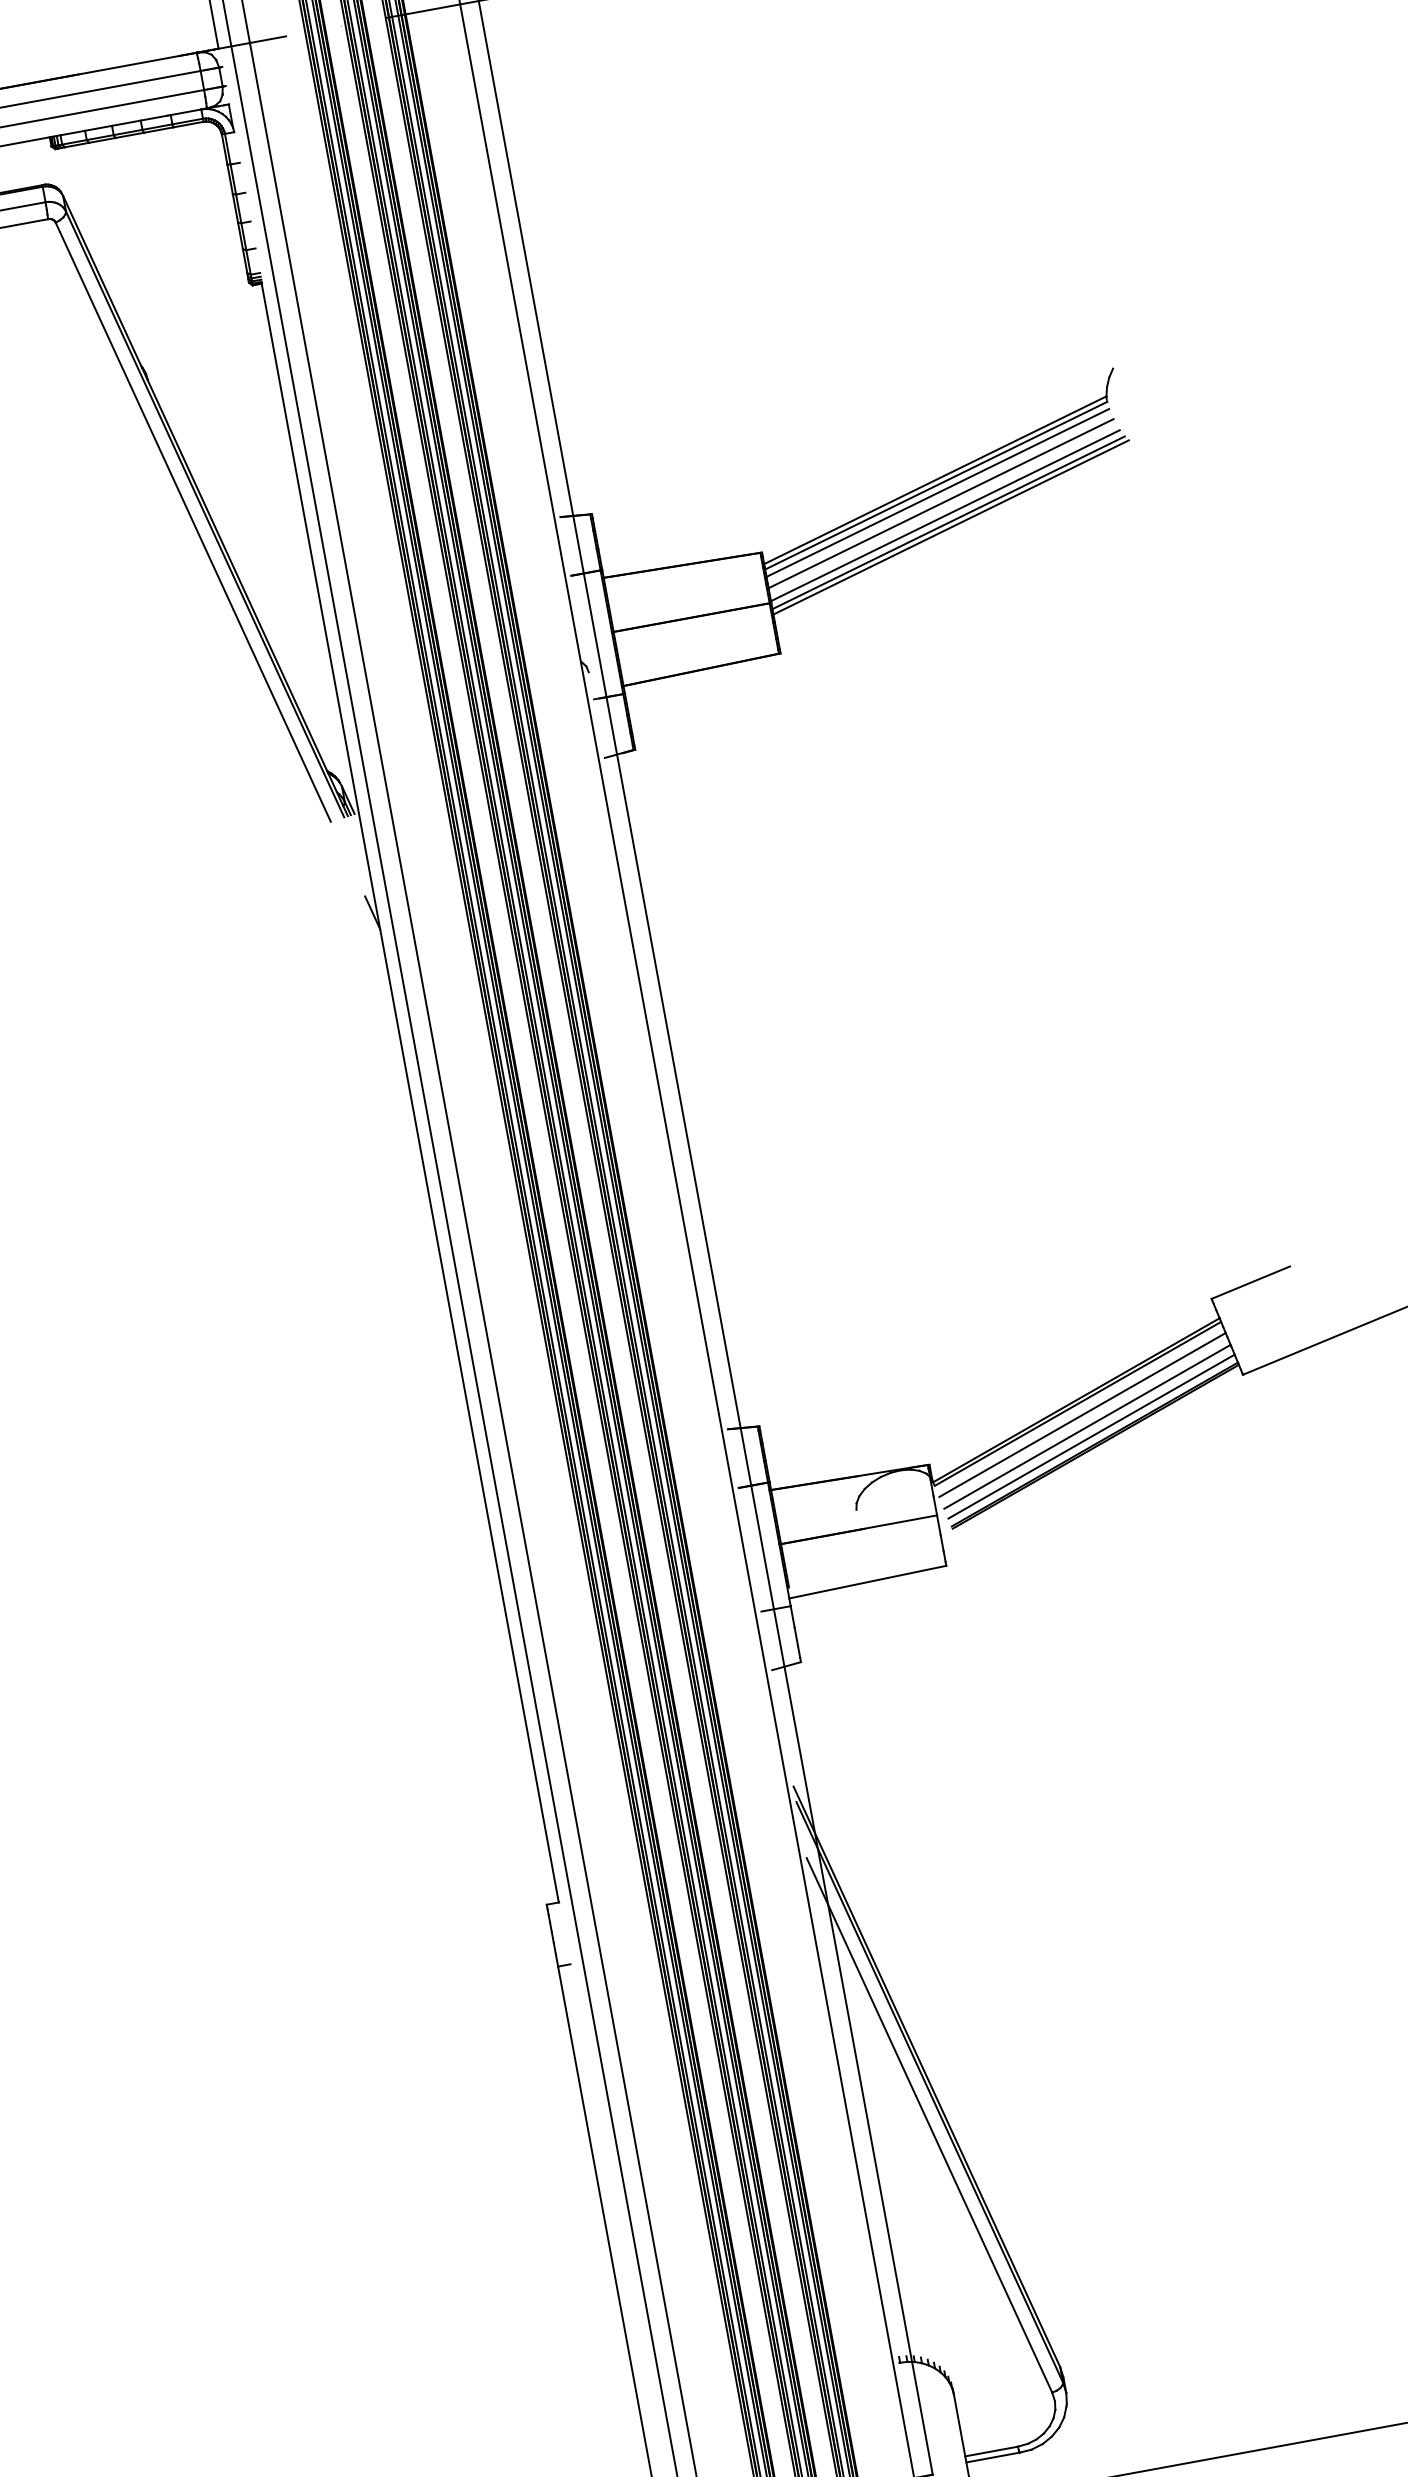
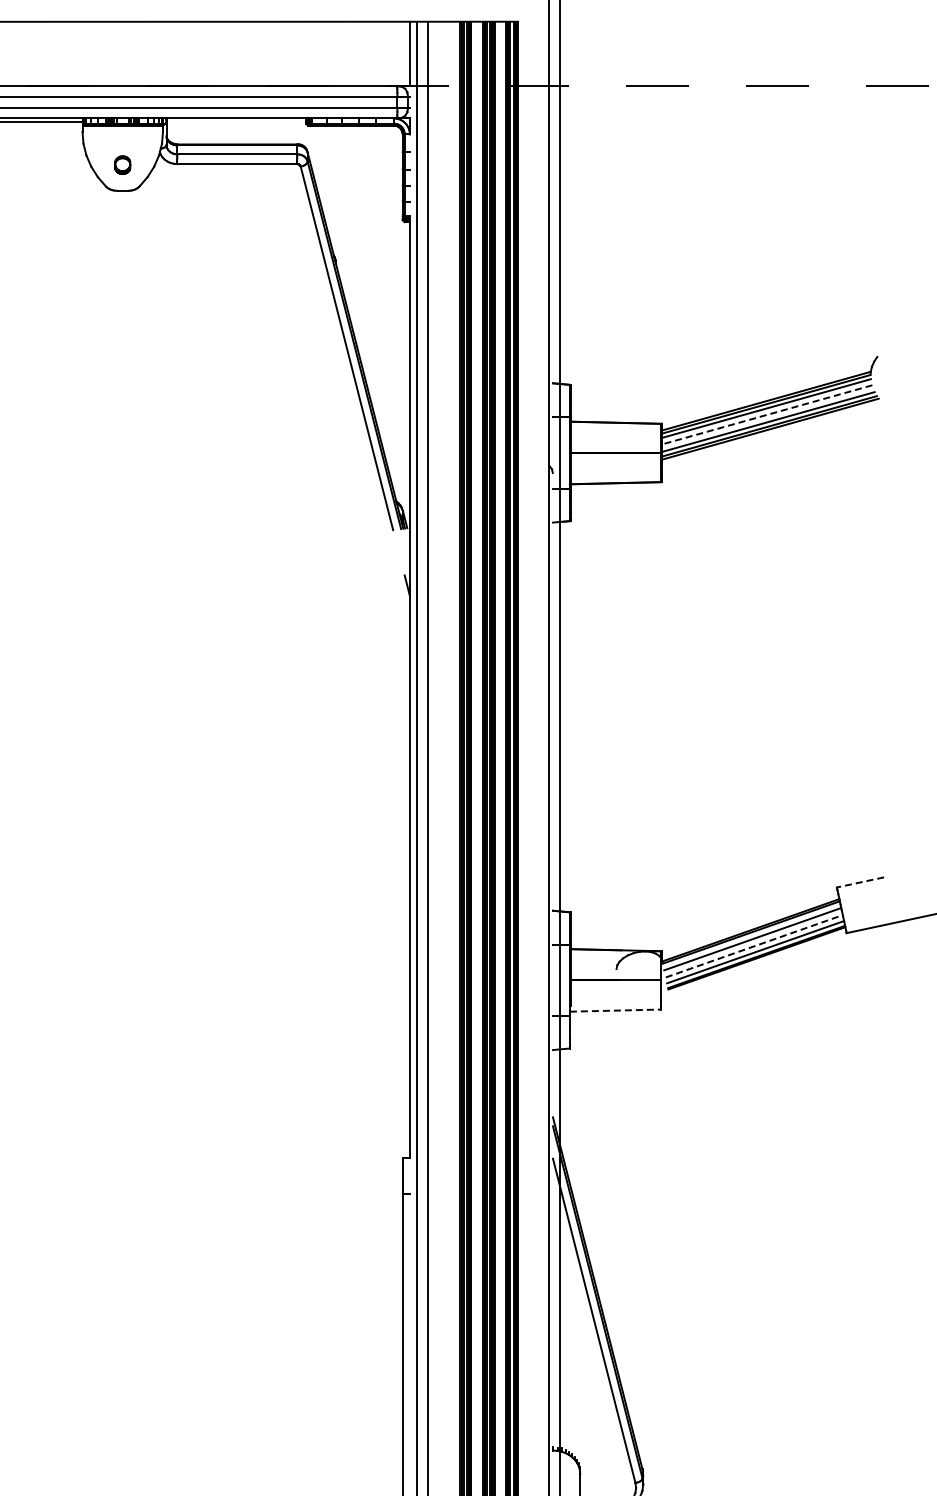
line: (940, 504) -> (766, 415), solid -> dashed
line: (1250, 1282) -> (860, 882), solid -> dashed
line: (1087, 1427) -> (754, 946), solid -> dashed
line: (867, 1581) -> (615, 1010), solid -> dashed

